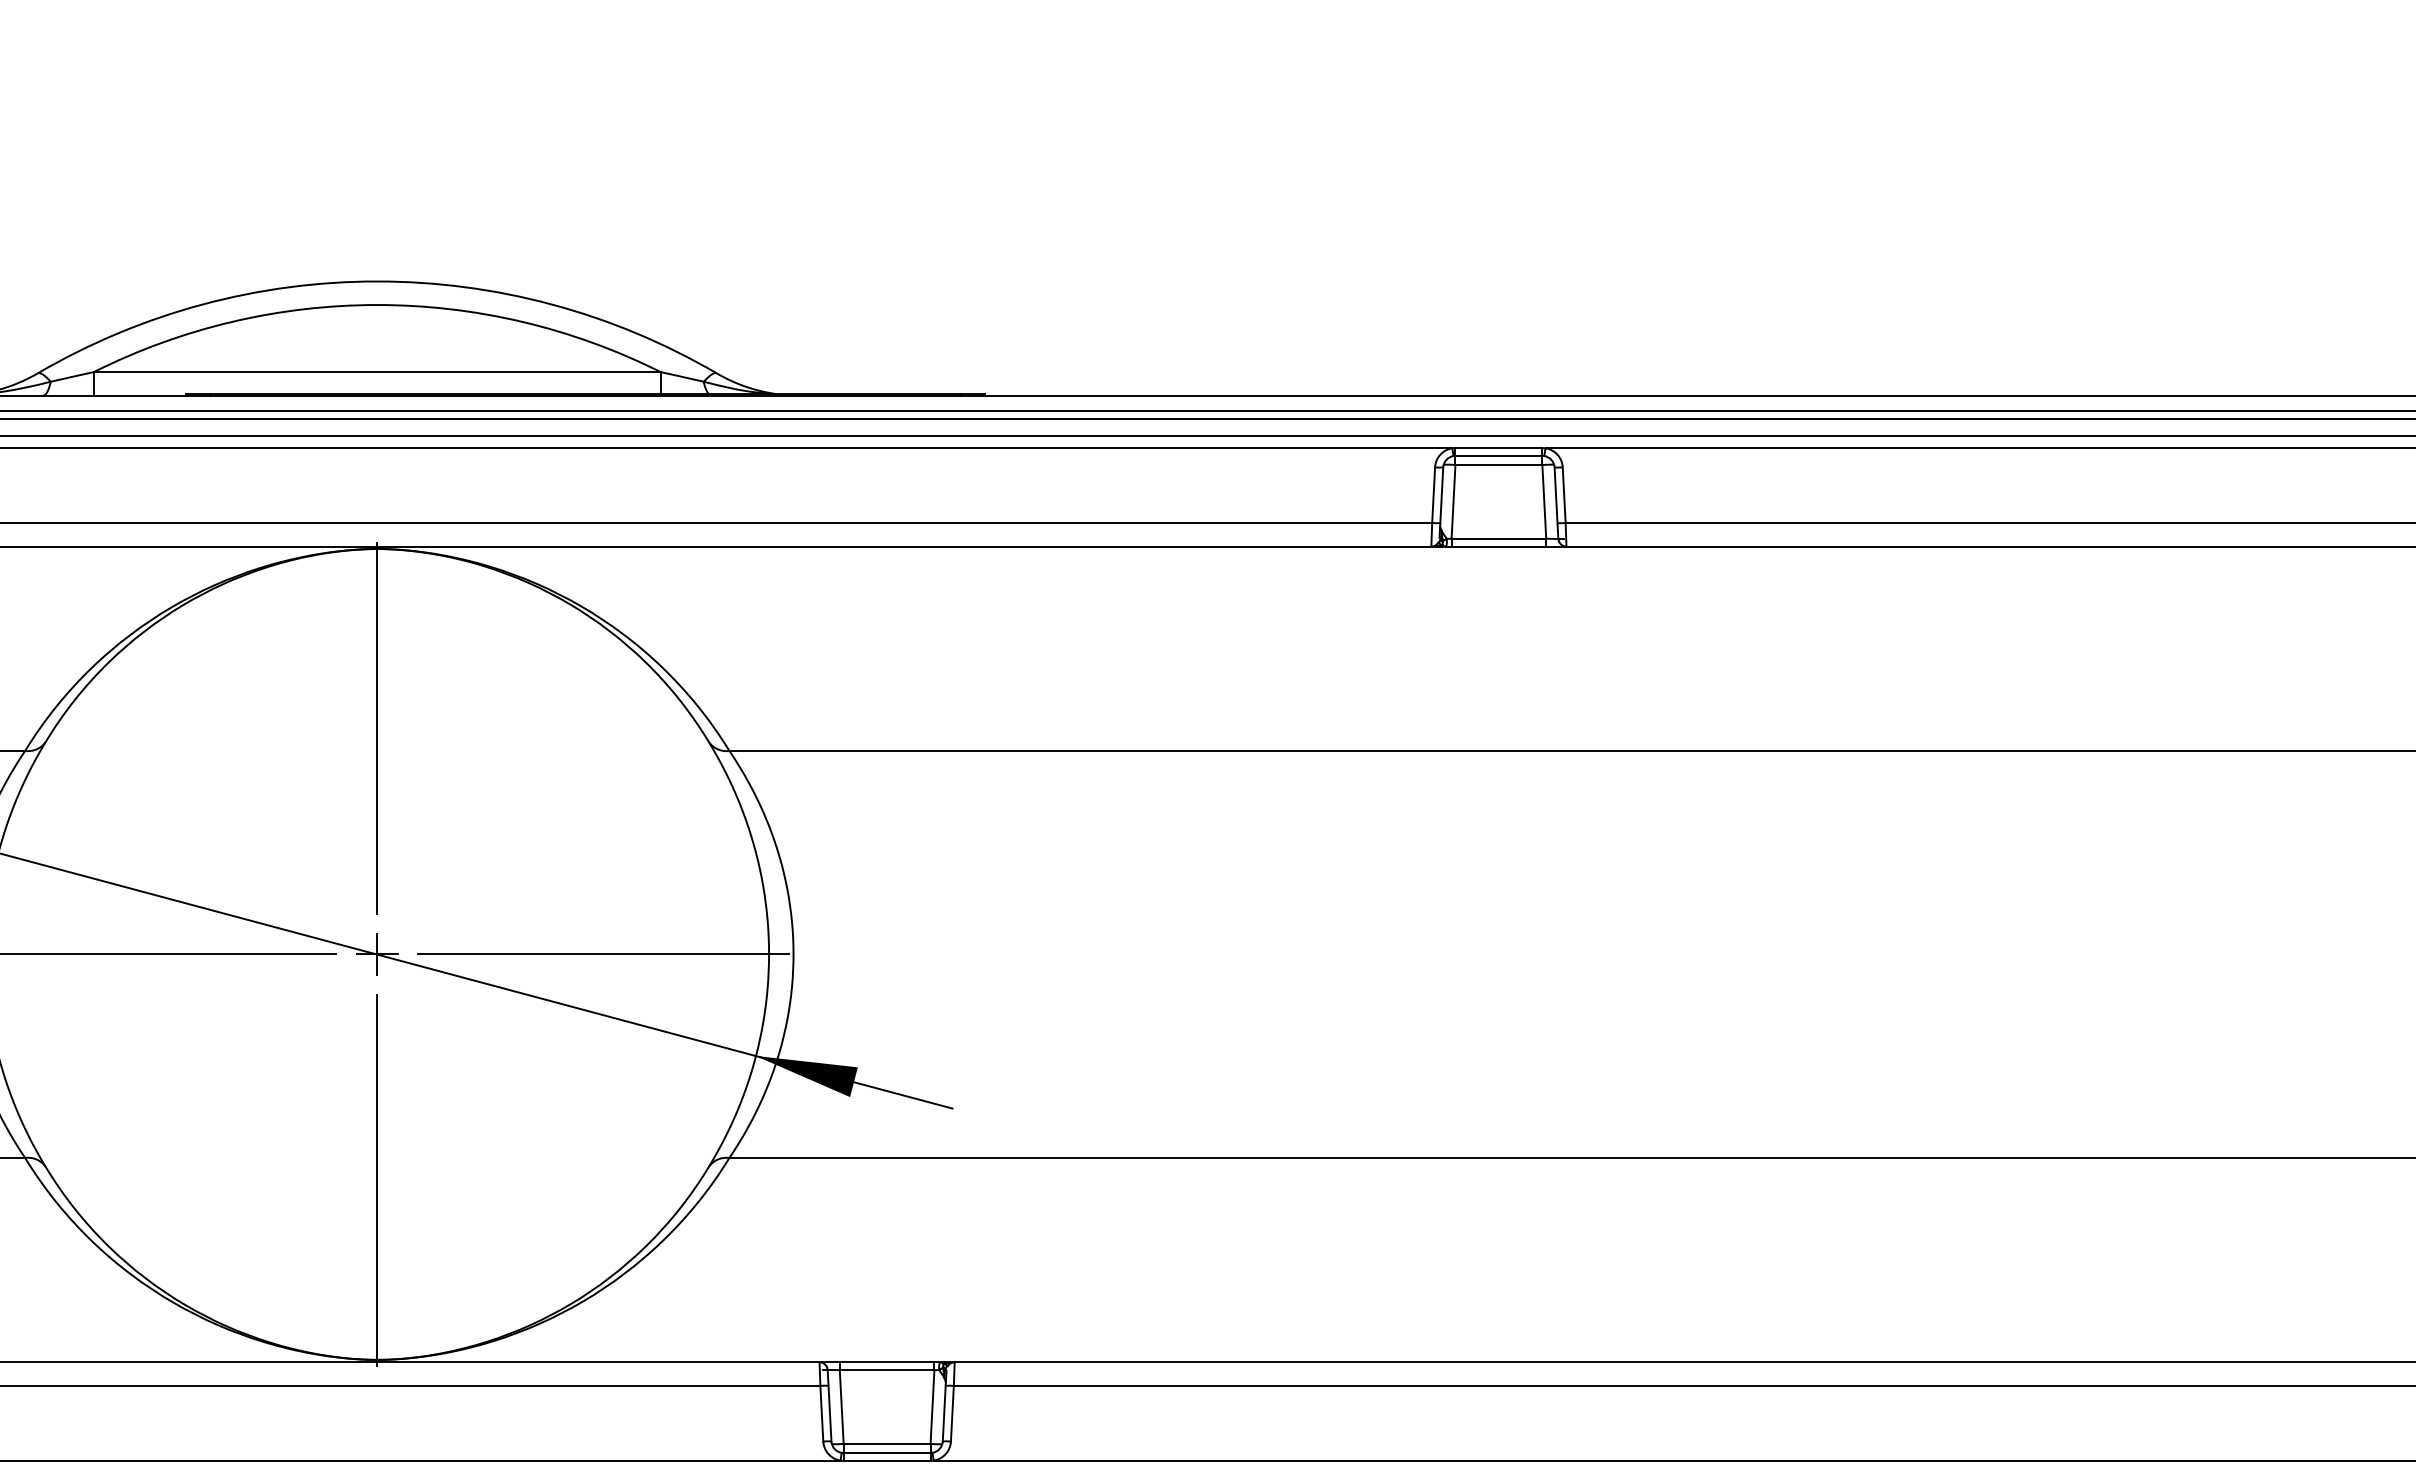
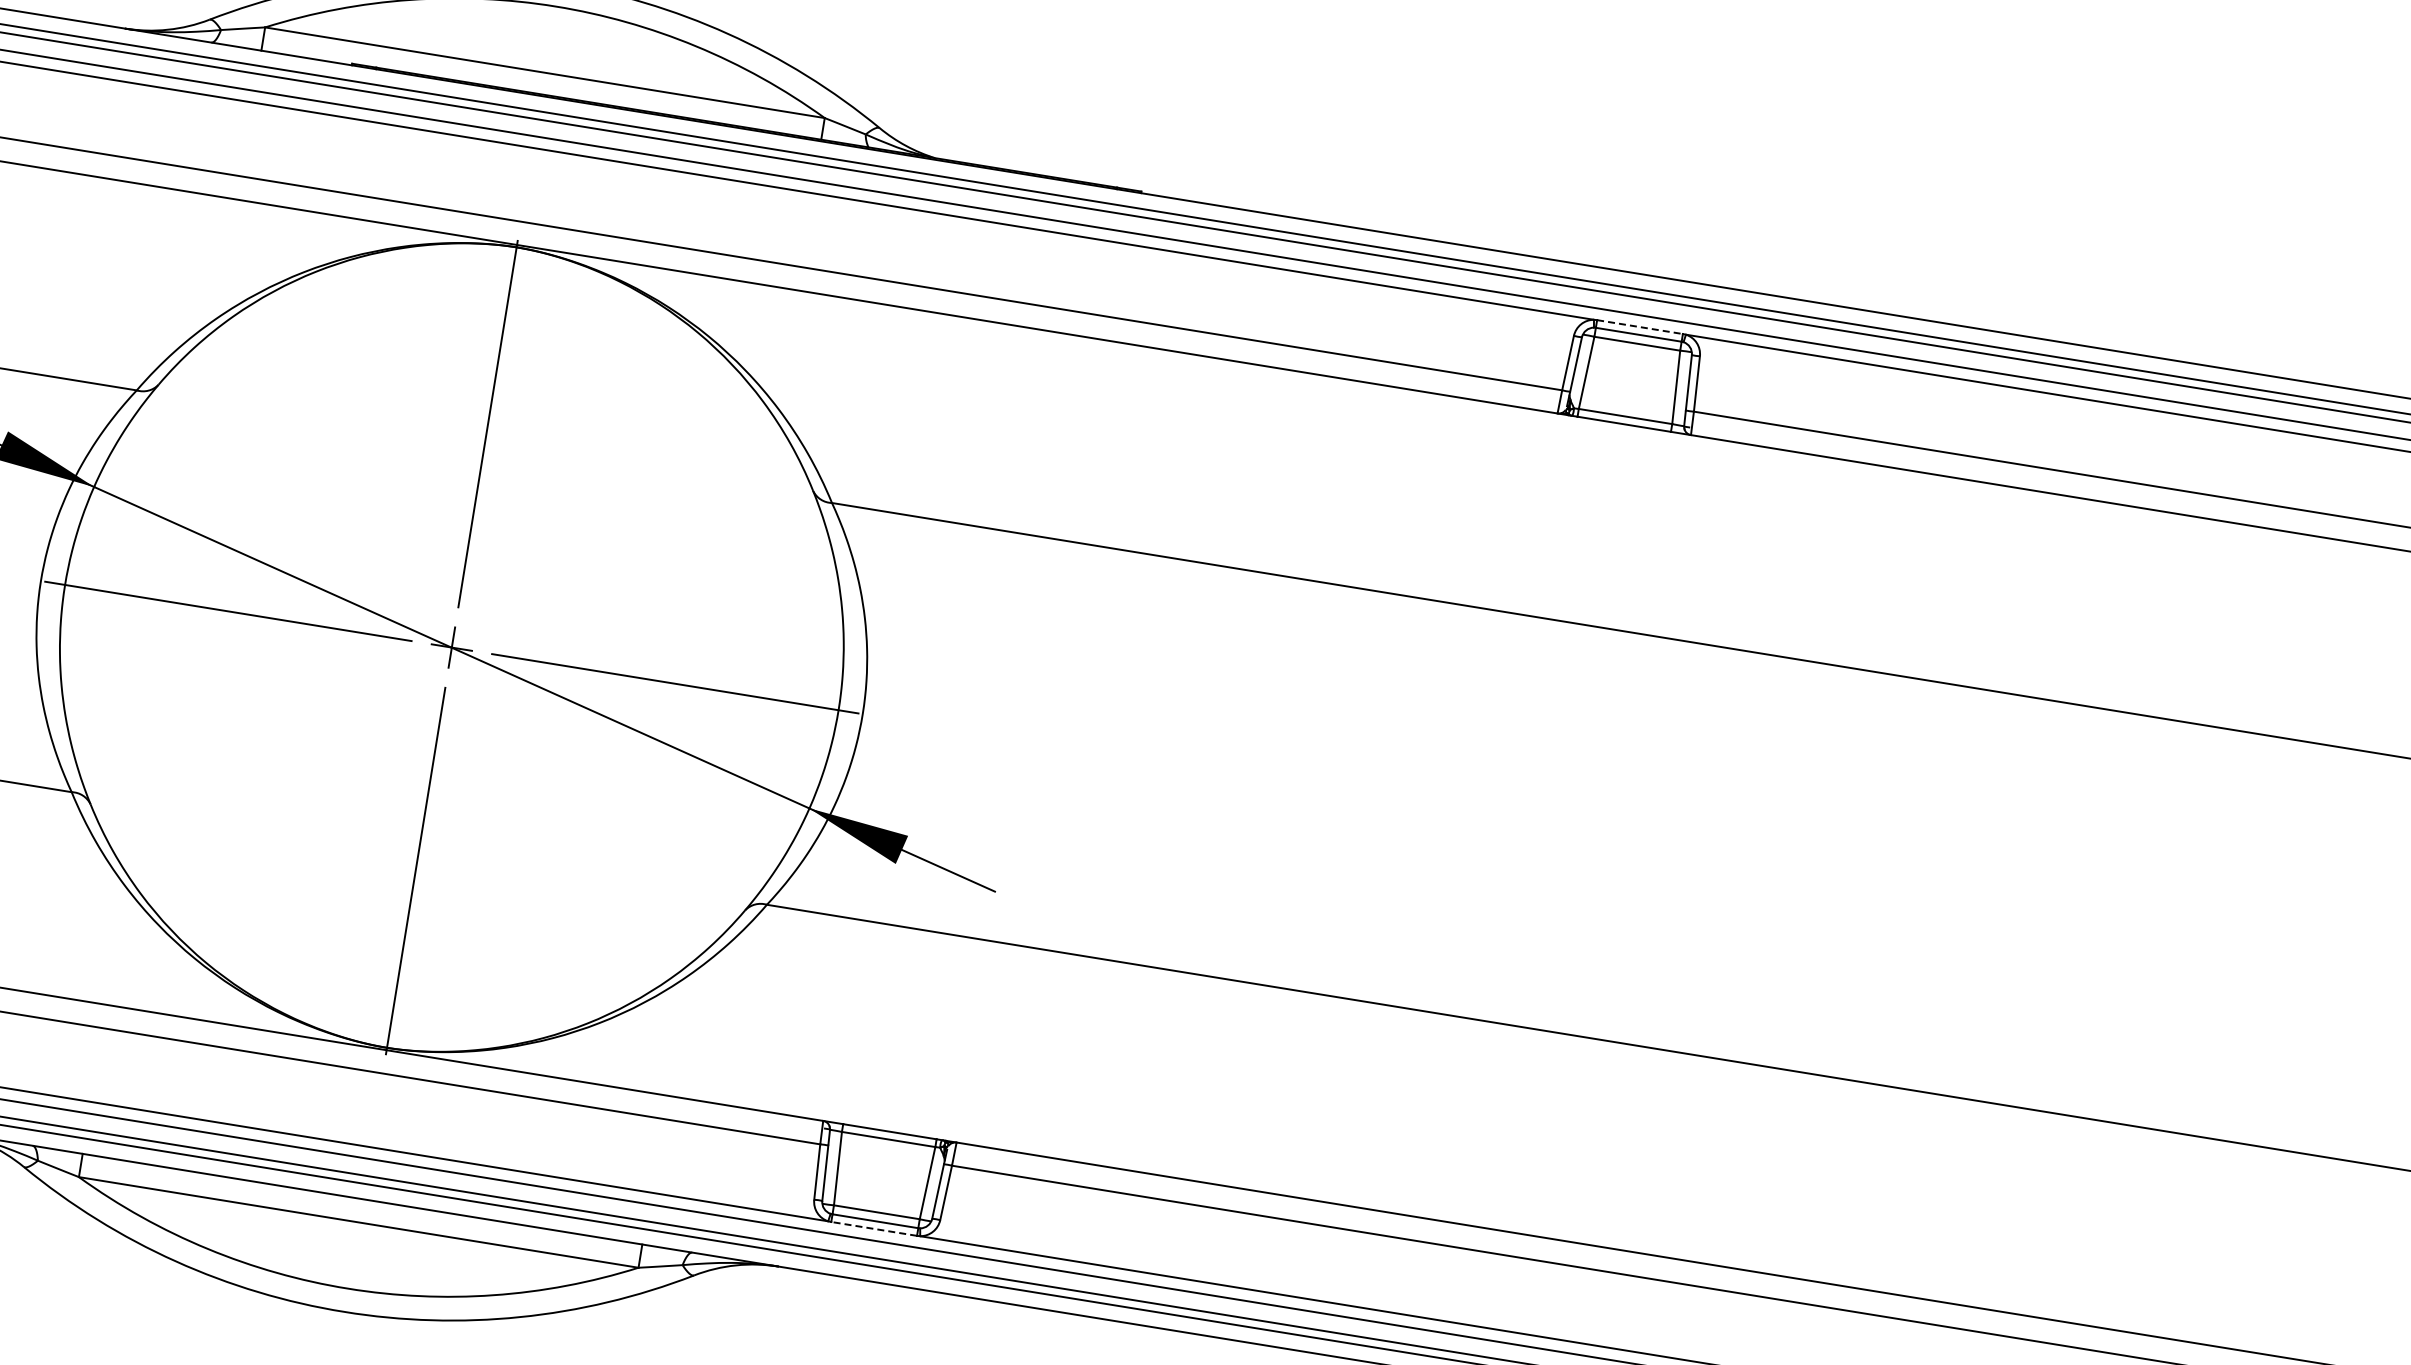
line: (1499, 448) -> (1640, 327), solid -> dashed
line: (886, 1460) -> (873, 1228), solid -> dashed

